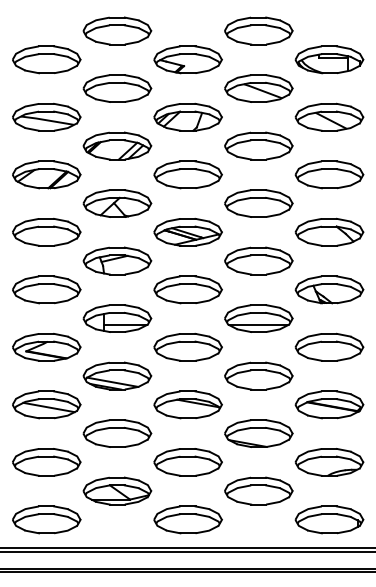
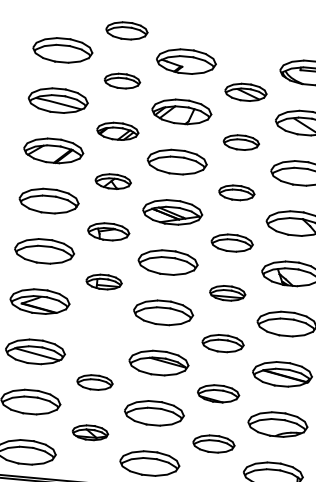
part: (117, 30) -> (127, 30), size x0.7
part: (258, 30) -> (250, 41), removed
part: (117, 88) -> (122, 81), size x0.6
part: (258, 88) -> (245, 92), size x0.7
part: (117, 145) -> (117, 130), size x0.7
part: (258, 145) -> (241, 142), size x0.6
part: (117, 203) -> (113, 181), size x0.6
part: (258, 203) -> (236, 192), size x0.6
part: (117, 260) -> (108, 231), size x0.7
part: (258, 260) -> (231, 242), size x0.7
part: (117, 318) -> (104, 282), size x0.6
part: (258, 318) -> (227, 293), size x0.6
part: (117, 375) -> (99, 331), removed
part: (258, 375) -> (222, 343), size x0.7
part: (117, 433) -> (94, 382), size x0.6
part: (258, 433) -> (218, 393), size x0.7
part: (117, 490) -> (90, 432), size x0.6
part: (258, 490) -> (213, 443), size x0.7

